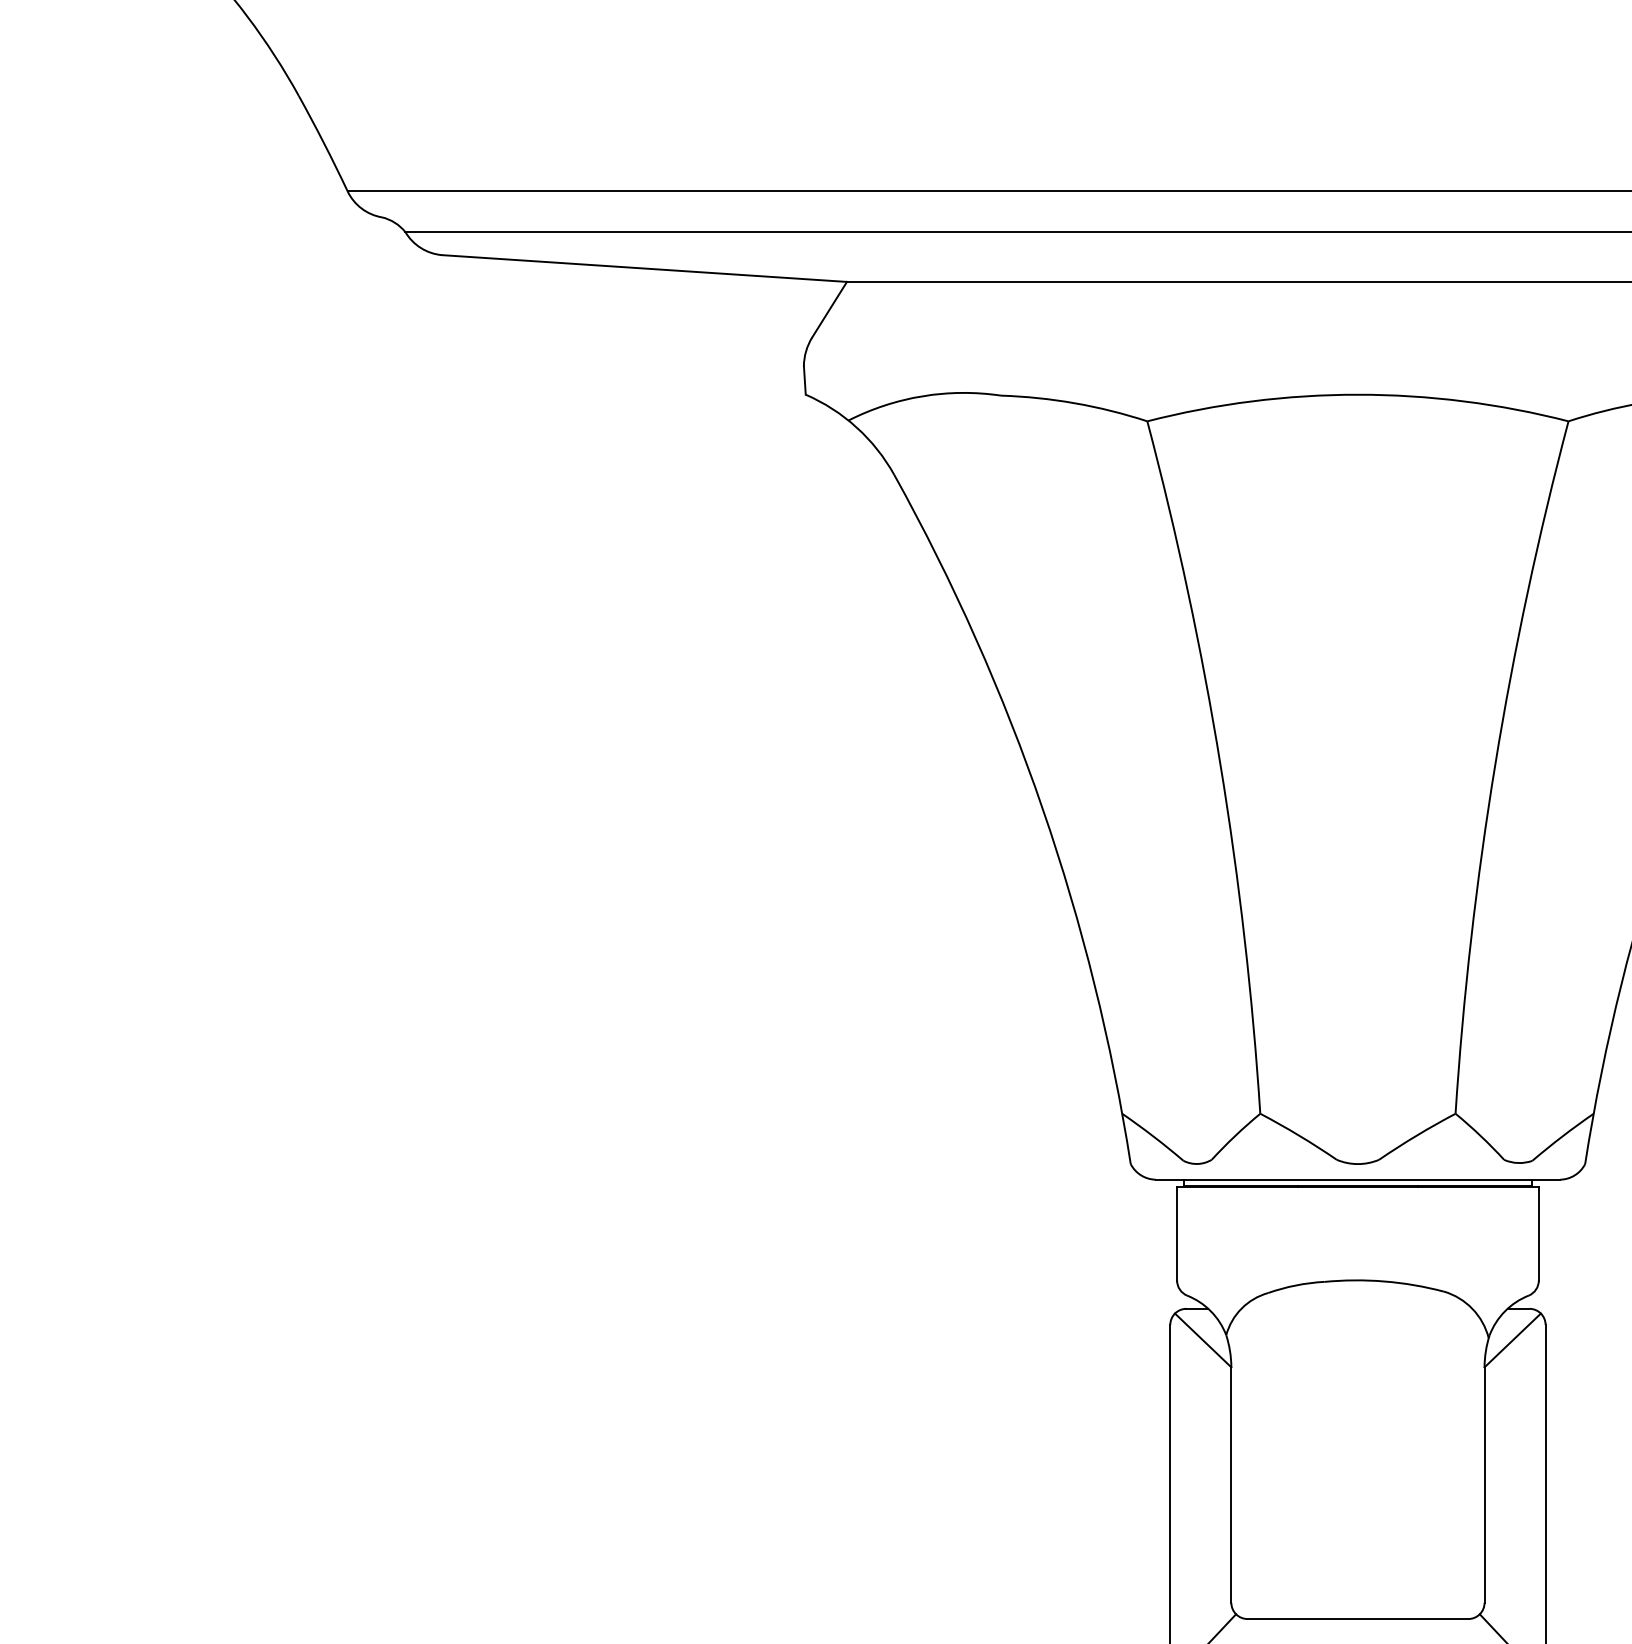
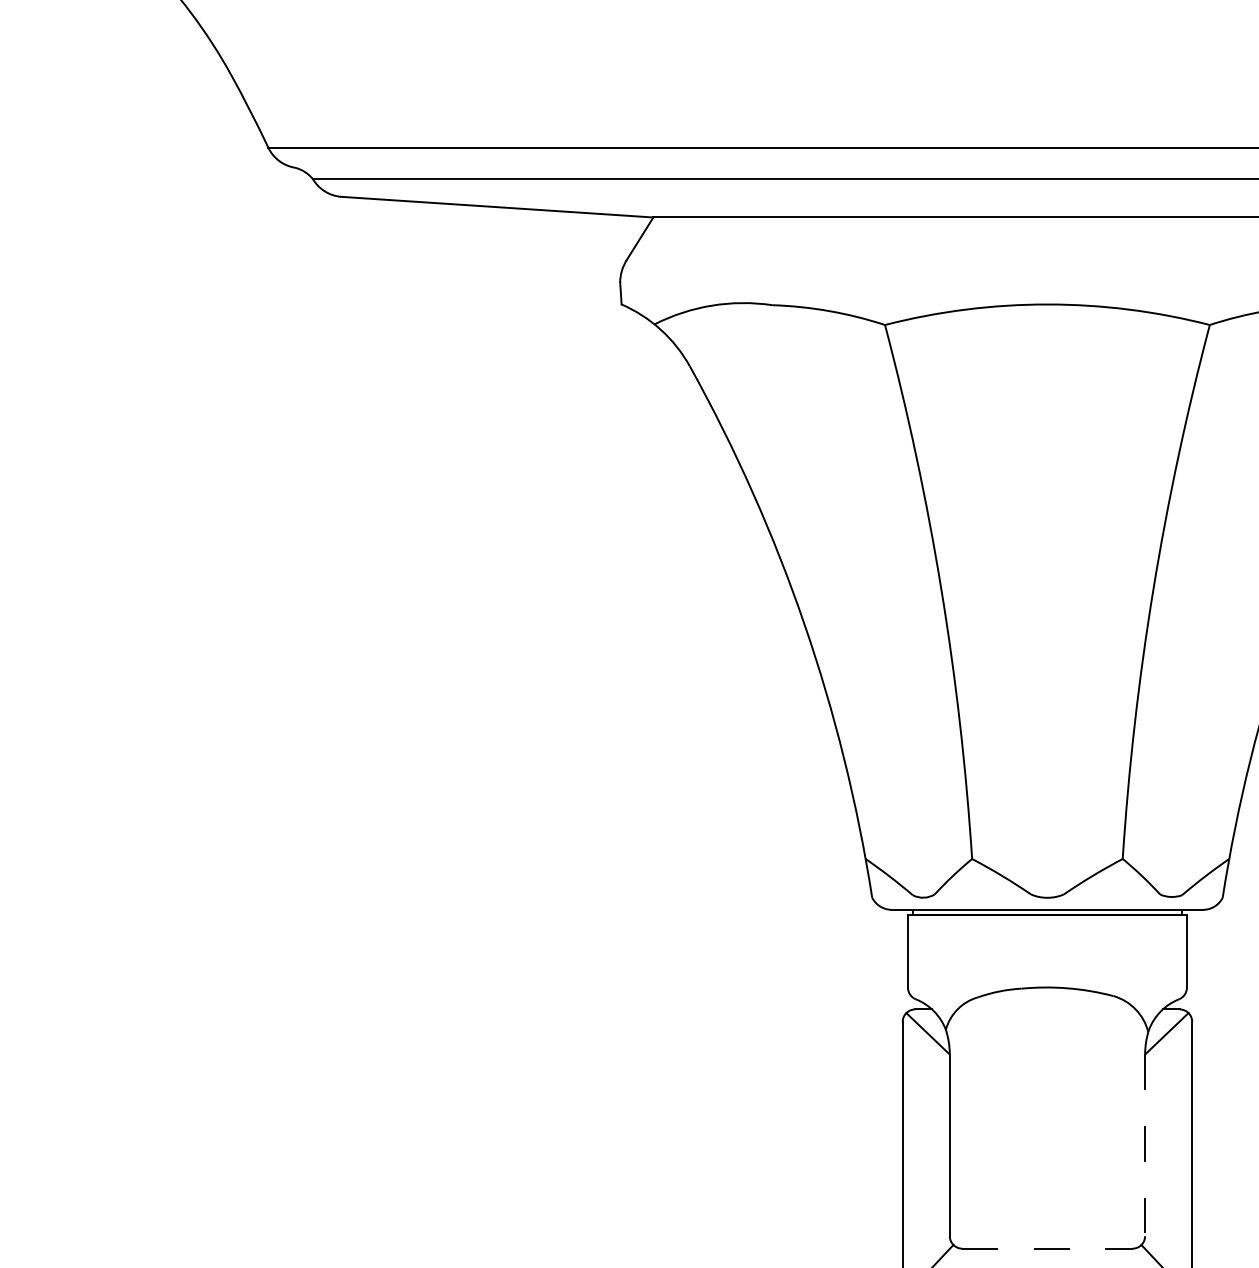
line: (1484, 1485) -> (1145, 1145), solid -> dashed
line: (1358, 1619) -> (1047, 1249), solid -> dashed

